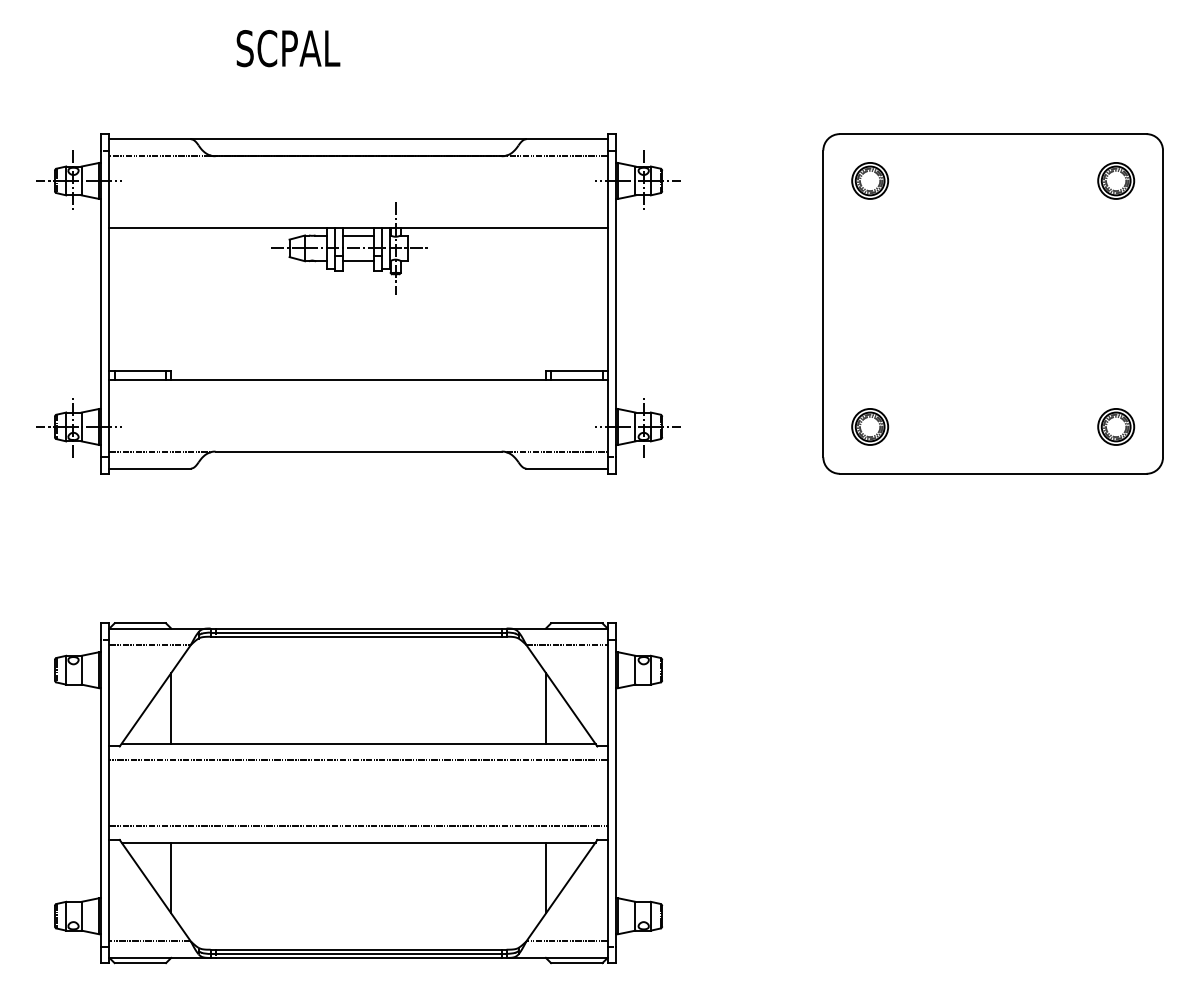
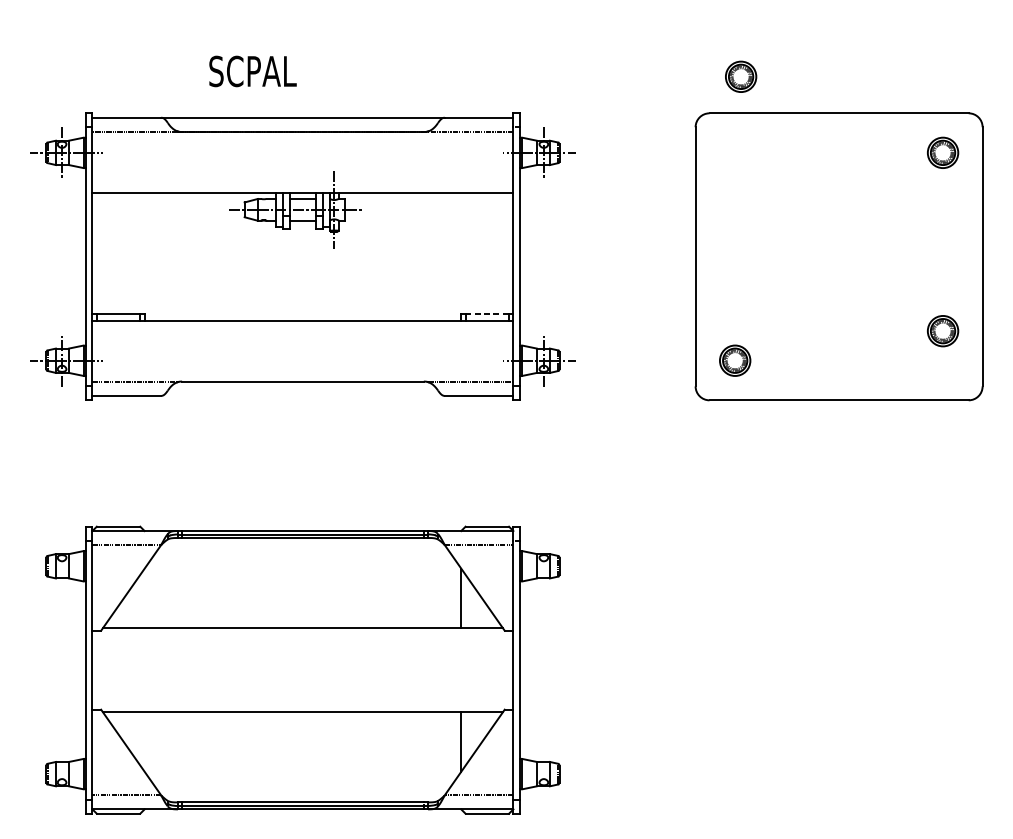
text: (288, 48) -> (253, 71), moved
part: (870, 180) -> (741, 76), moved
line: (576, 371) -> (487, 313), solid -> dashed
part: (1116, 426) -> (943, 330), moved
line: (171, 708) -> (144, 598), removed
line: (358, 760) -> (302, 642), removed
line: (358, 826) -> (302, 698), removed
line: (171, 877) -> (144, 741), removed

